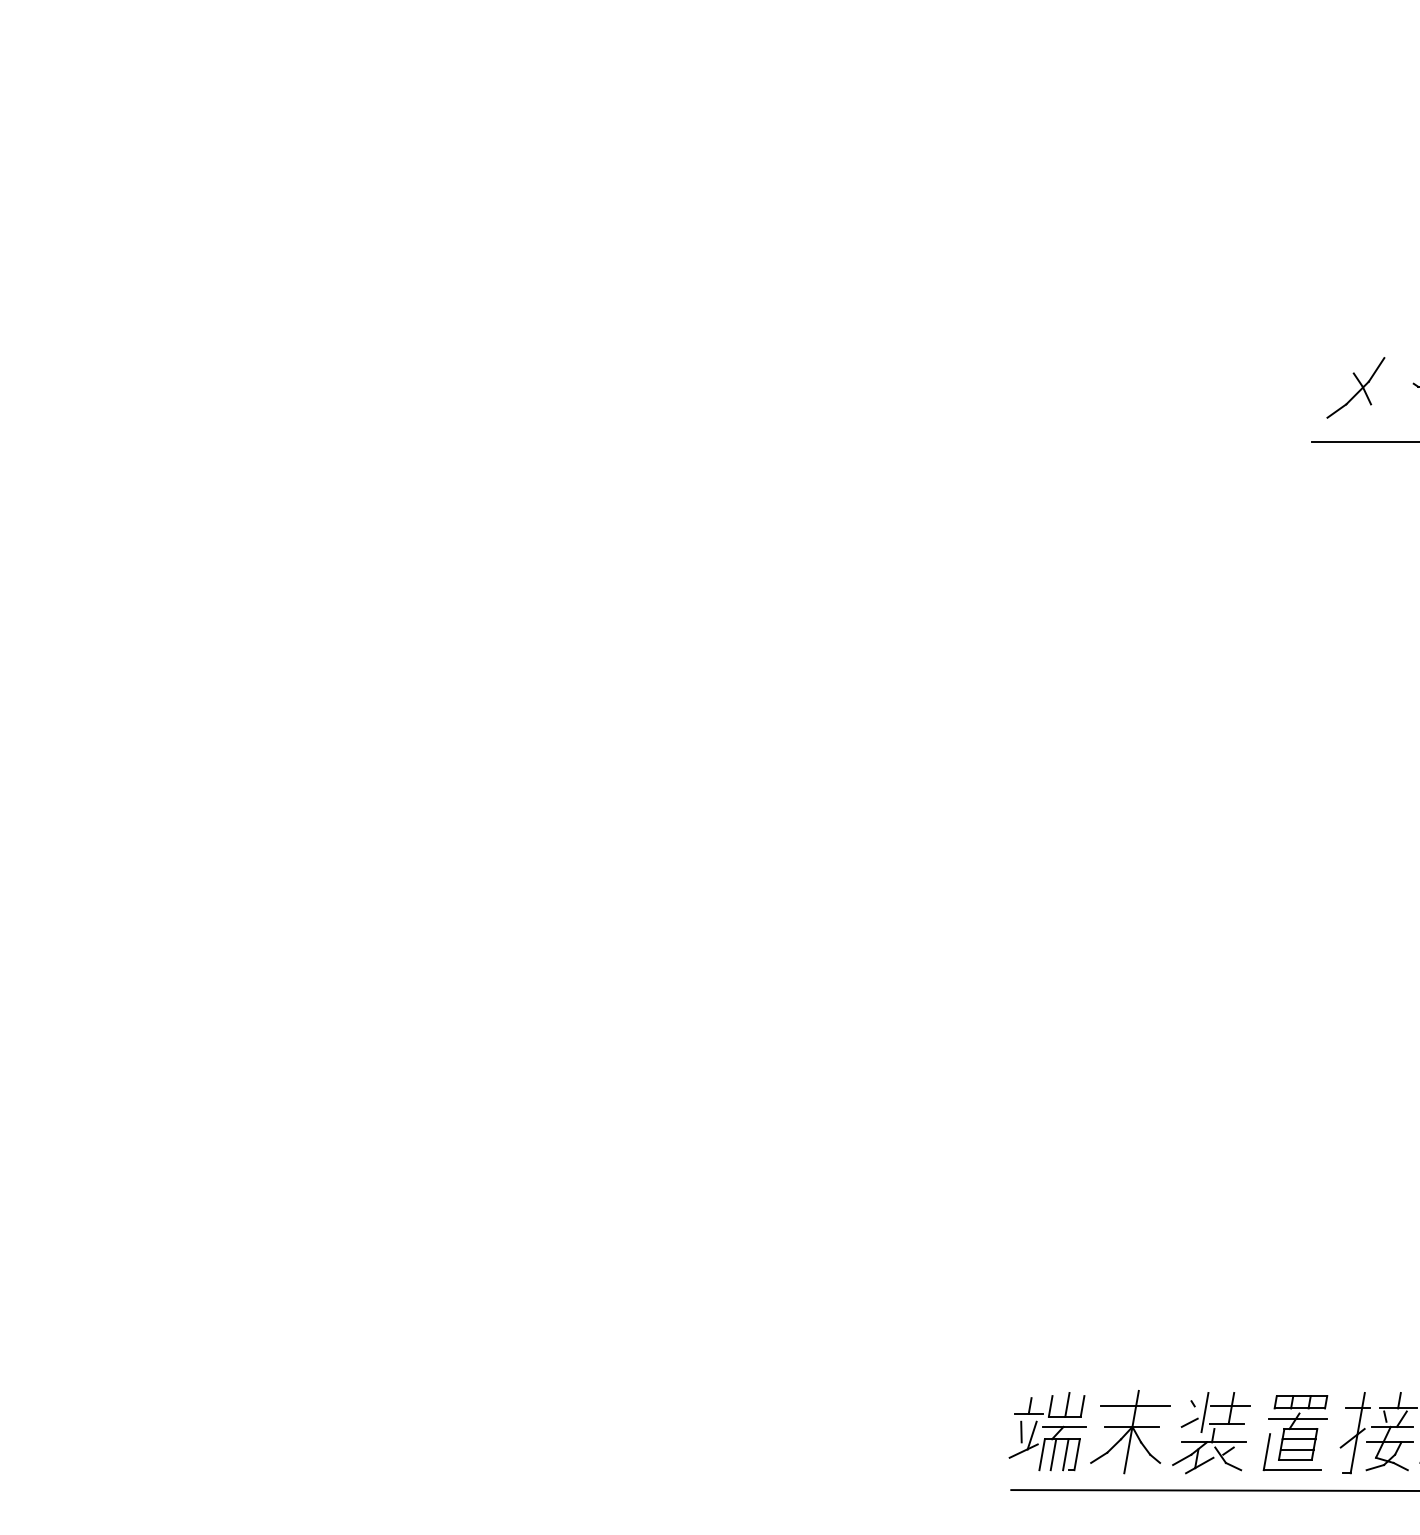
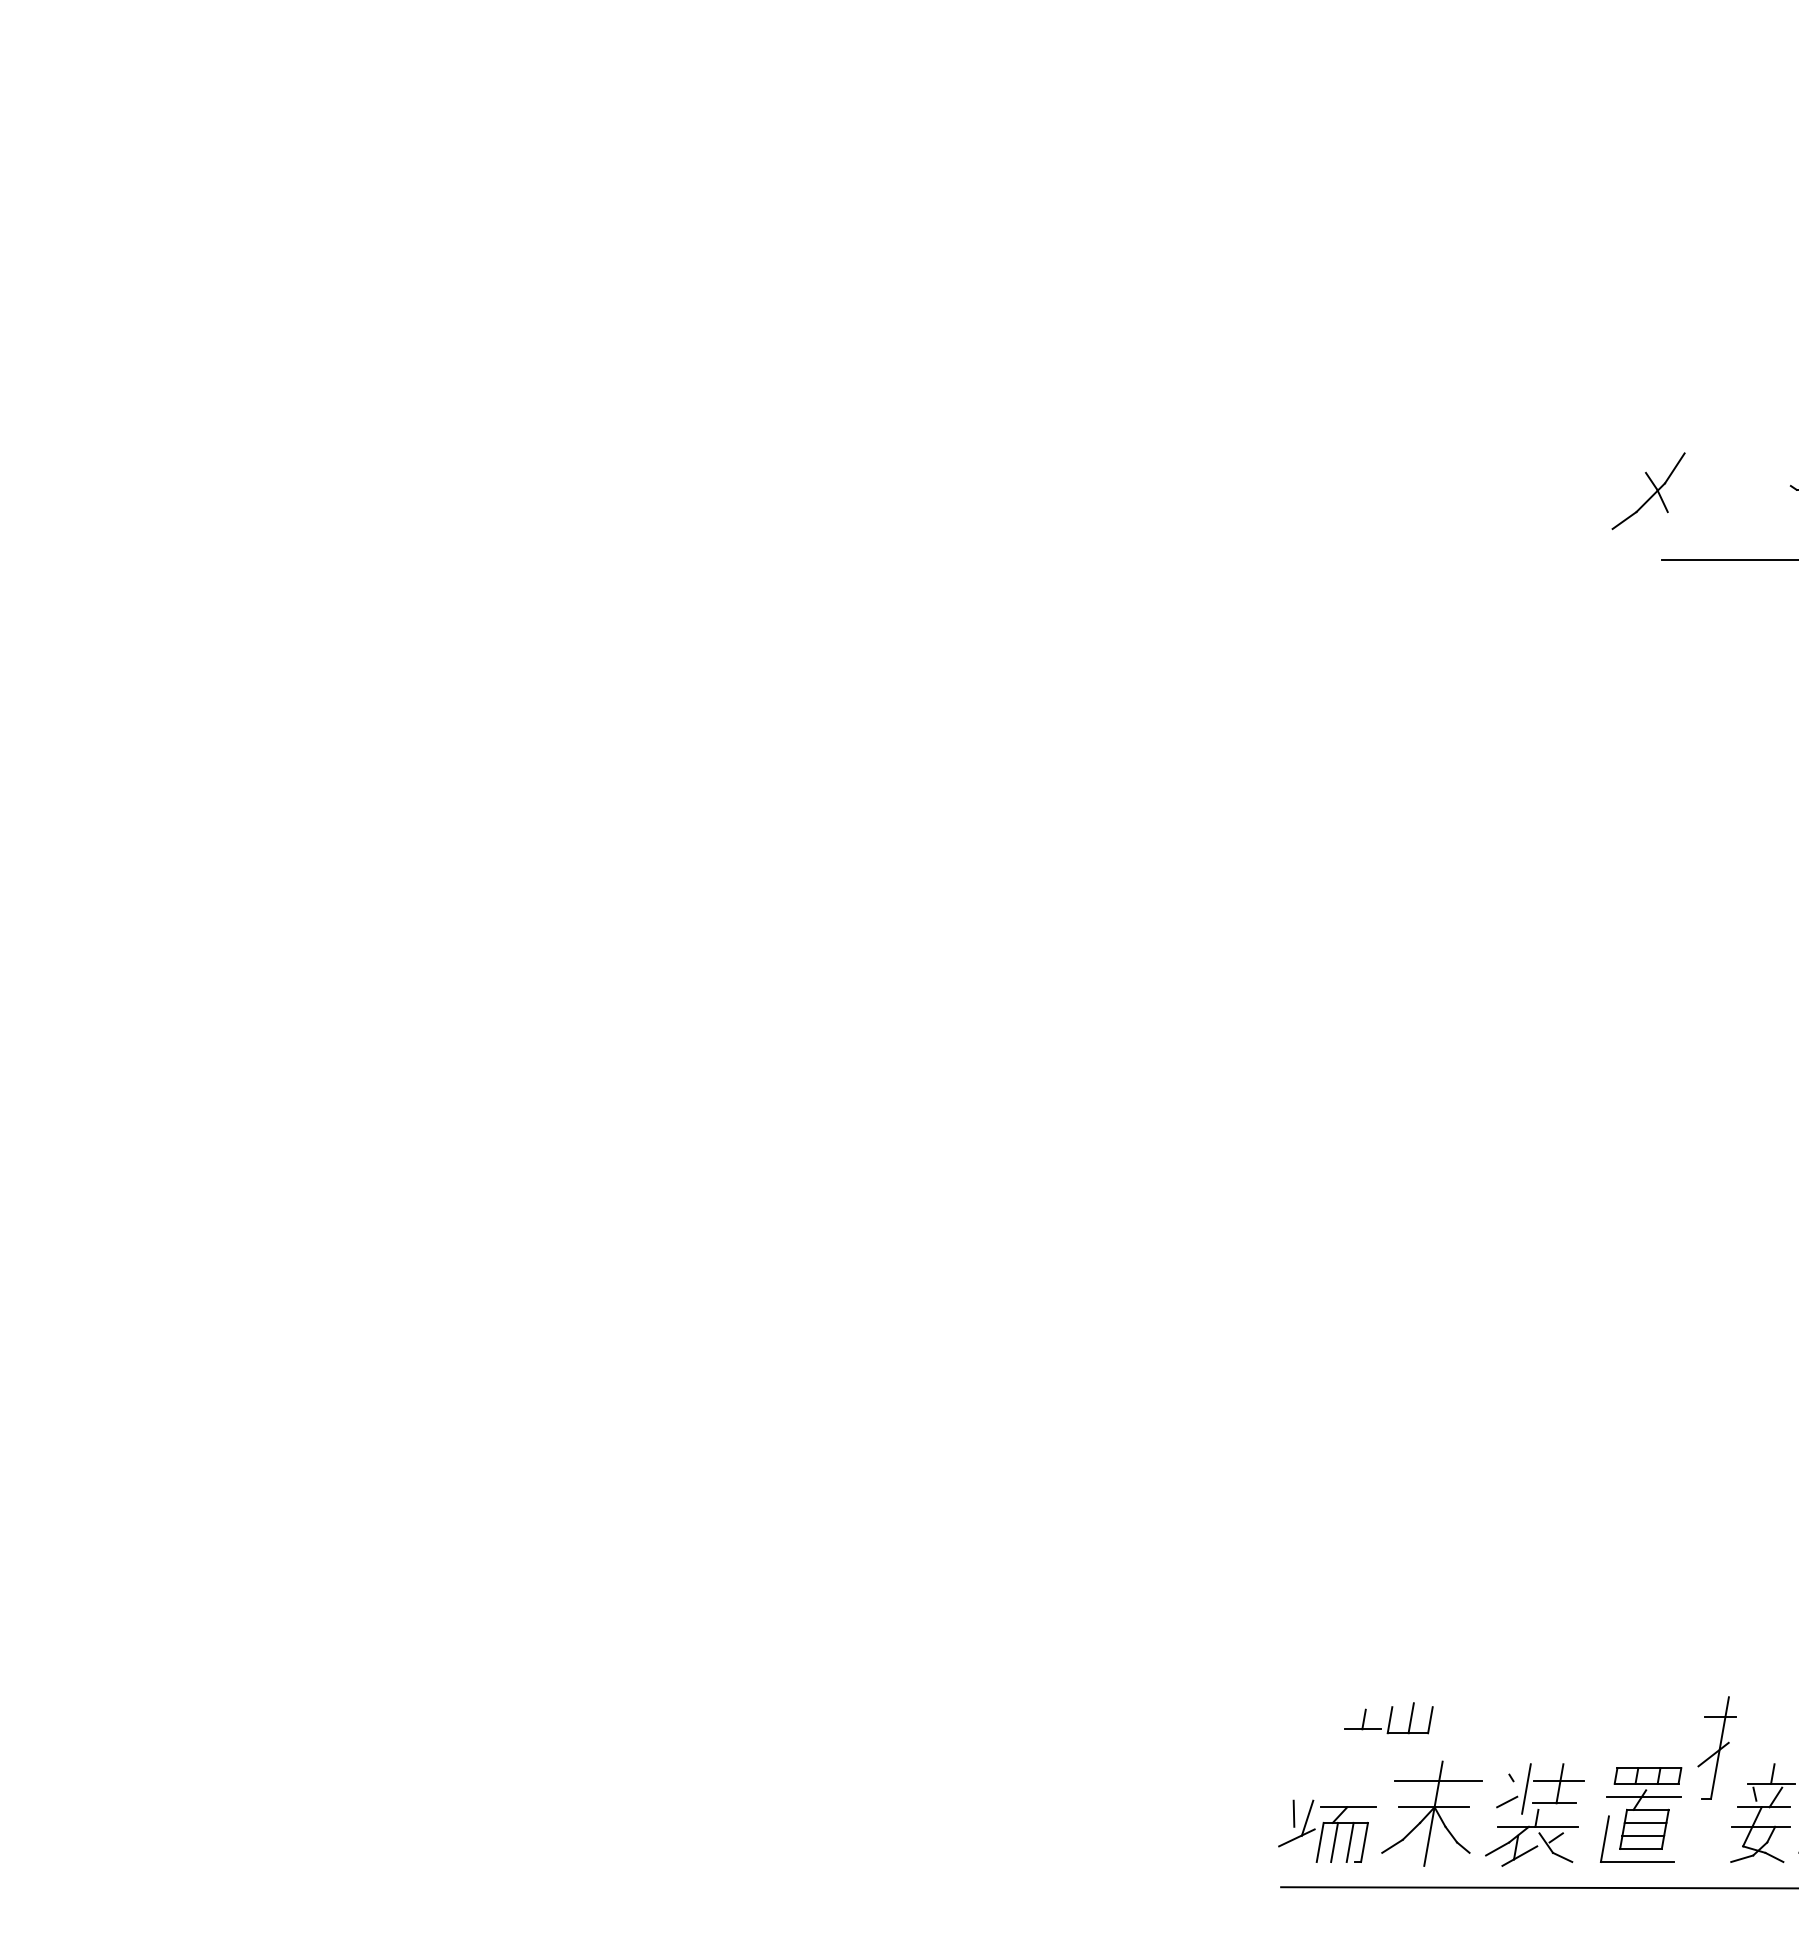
part: (1355, 387) -> (1648, 490), moved
part: (1049, 1405) -> (1388, 1718), moved
part: (1355, 1432) -> (1716, 1747), moved

